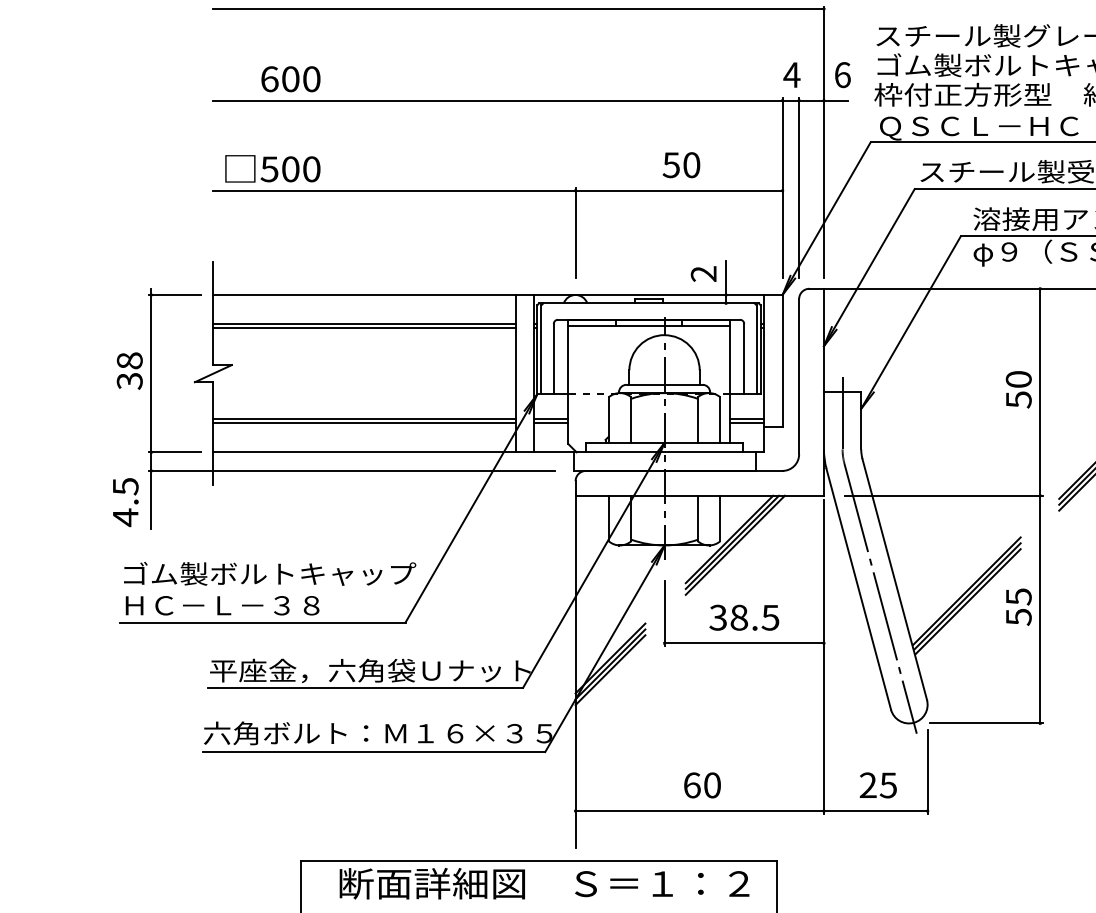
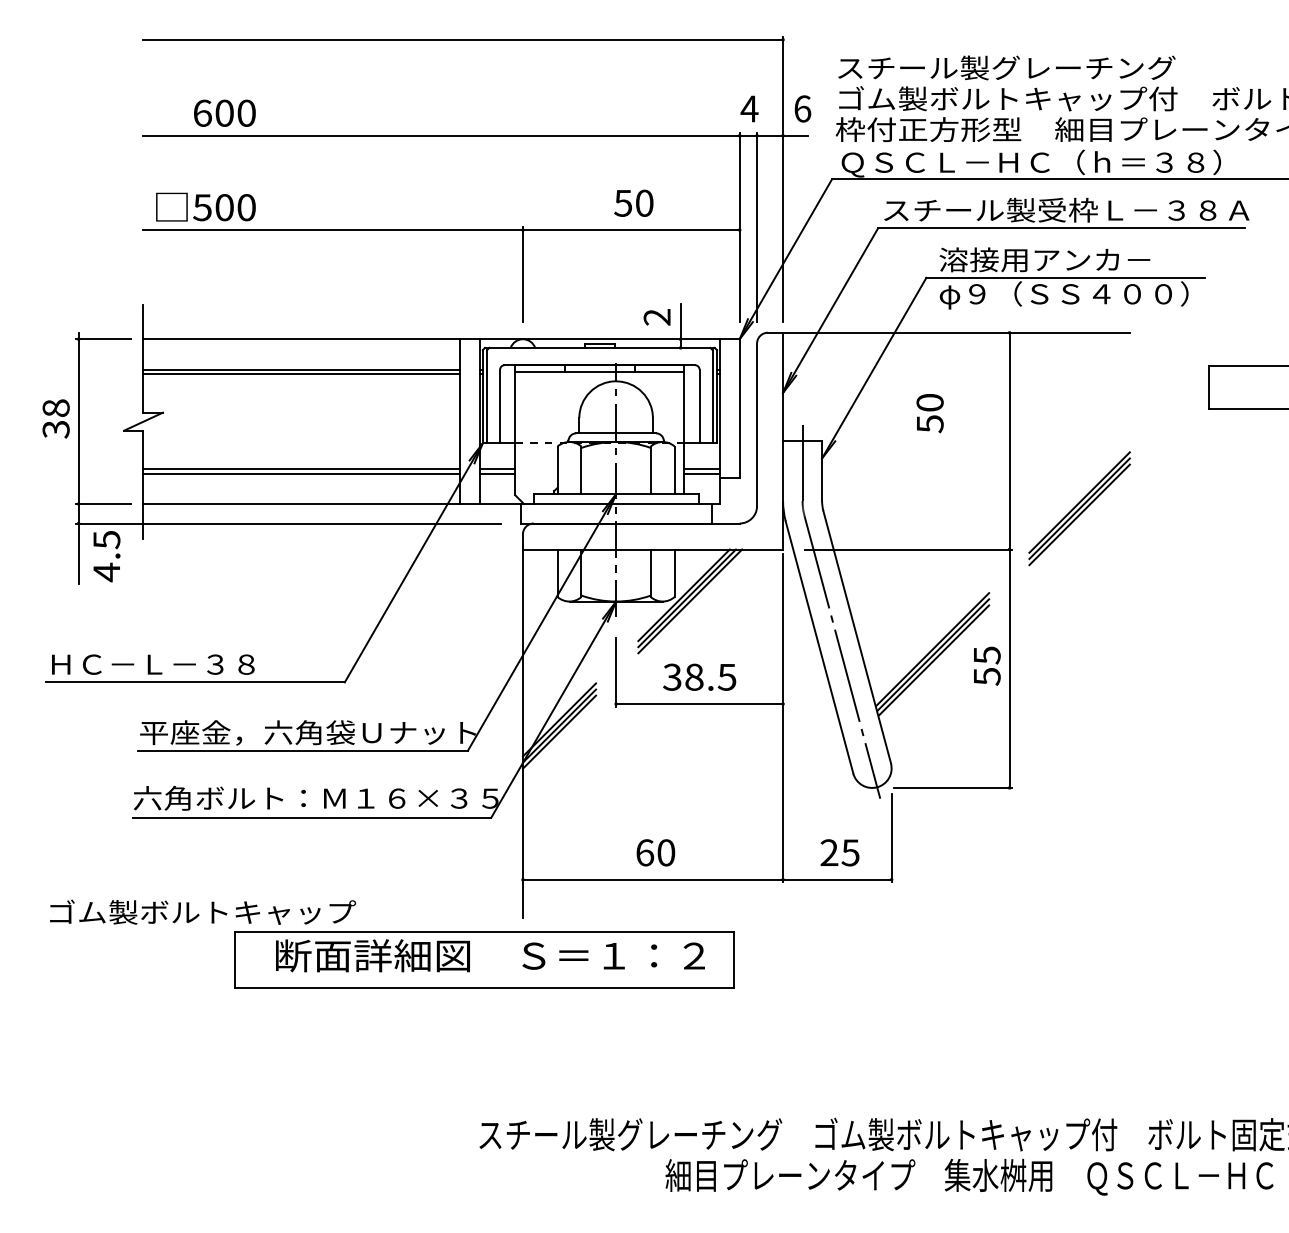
text: (1018, 389) -> (929, 413), moved
text: (125, 502) -> (106, 556), moved
text: (270, 573) -> (203, 911), moved

